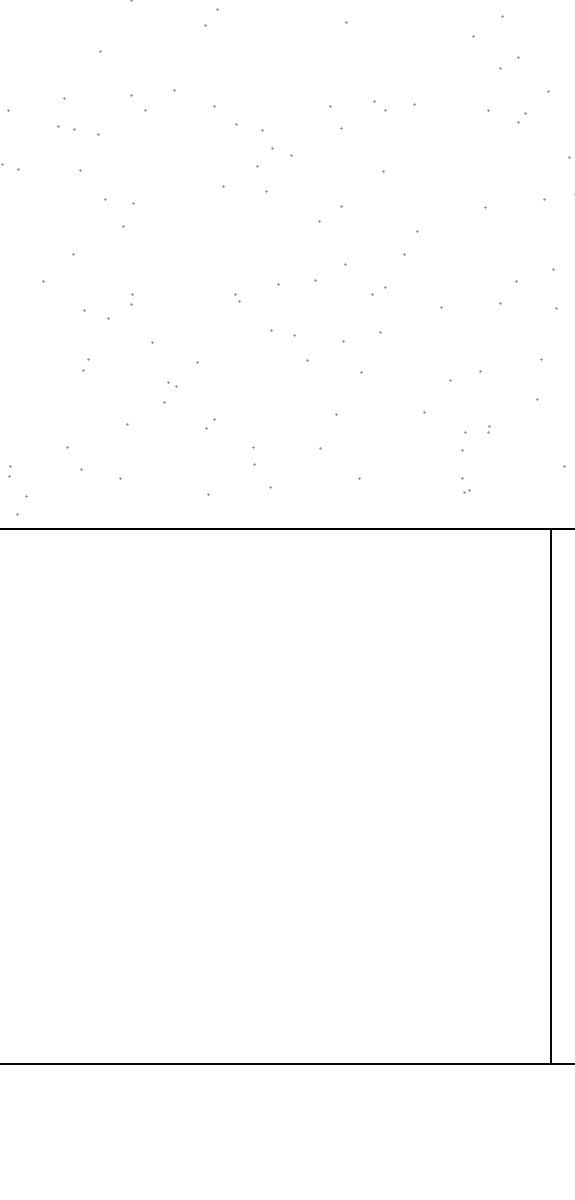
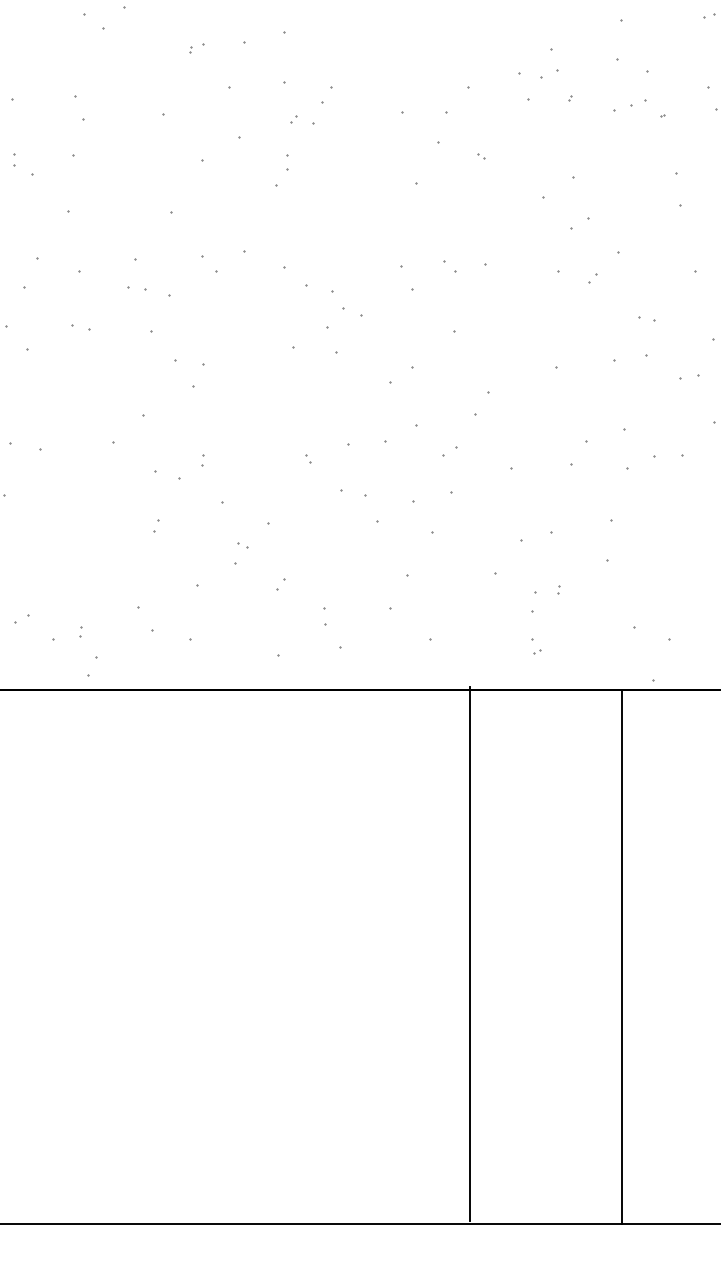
line: (399, 792) -> (470, 953), added

